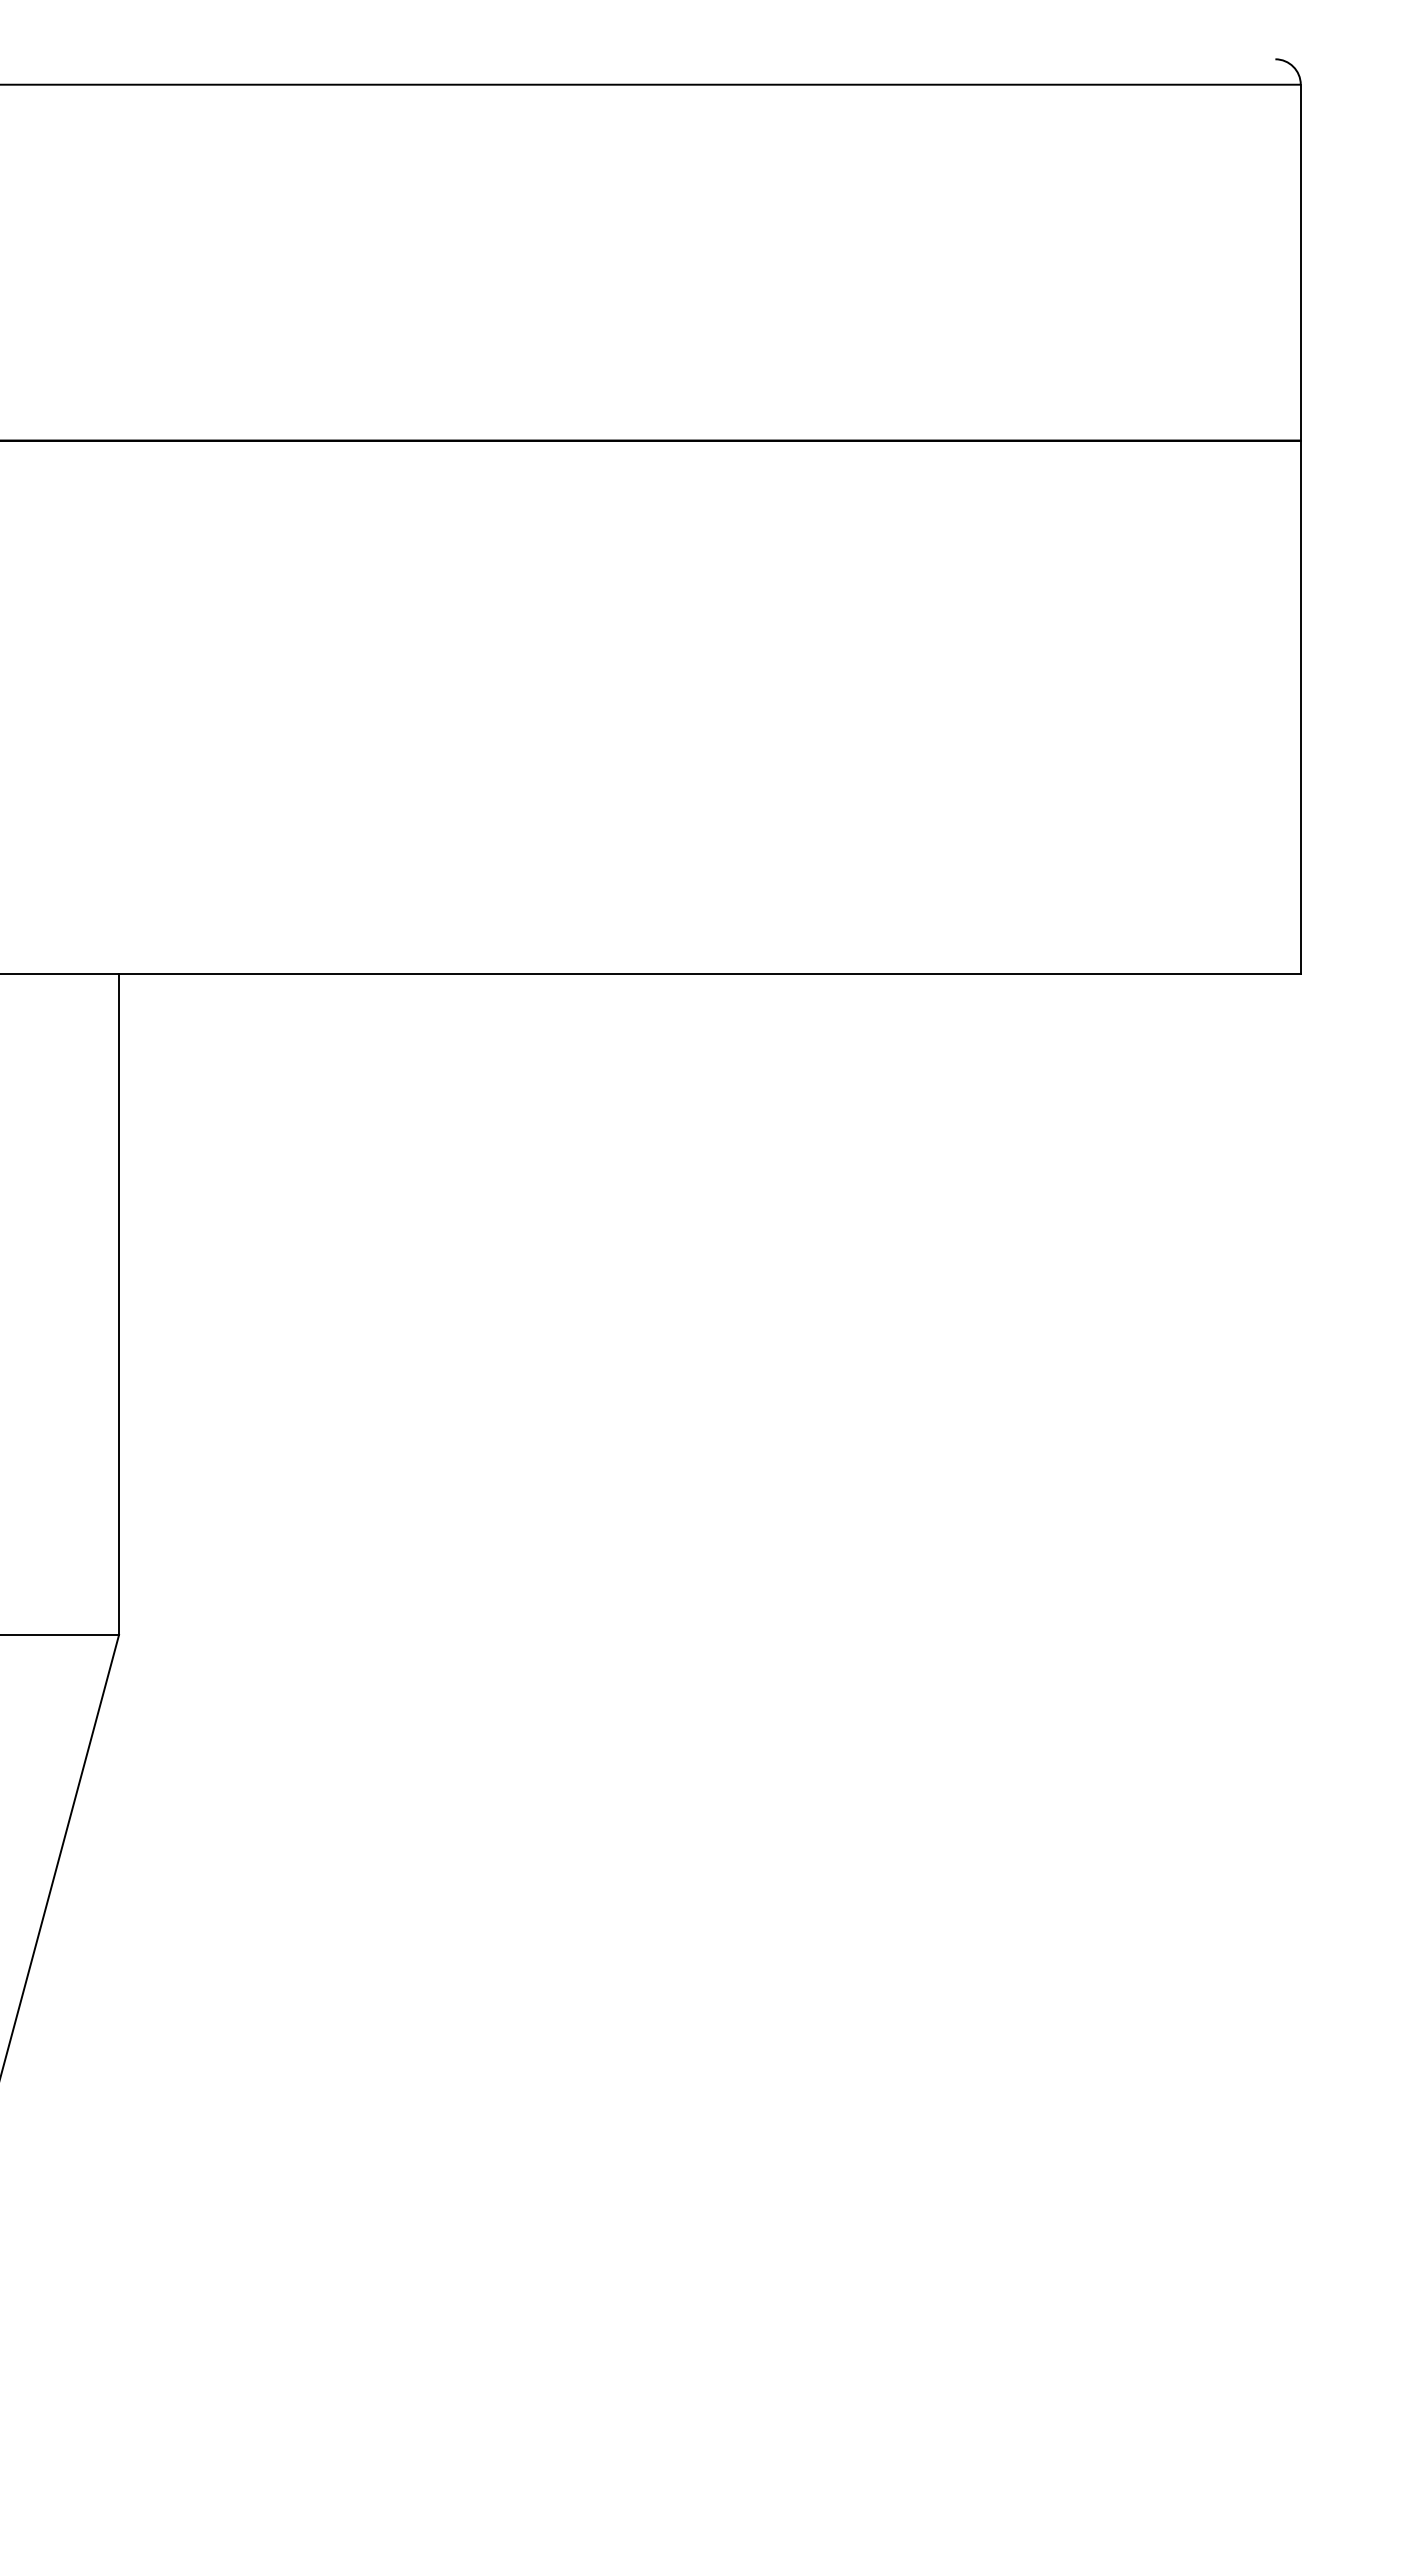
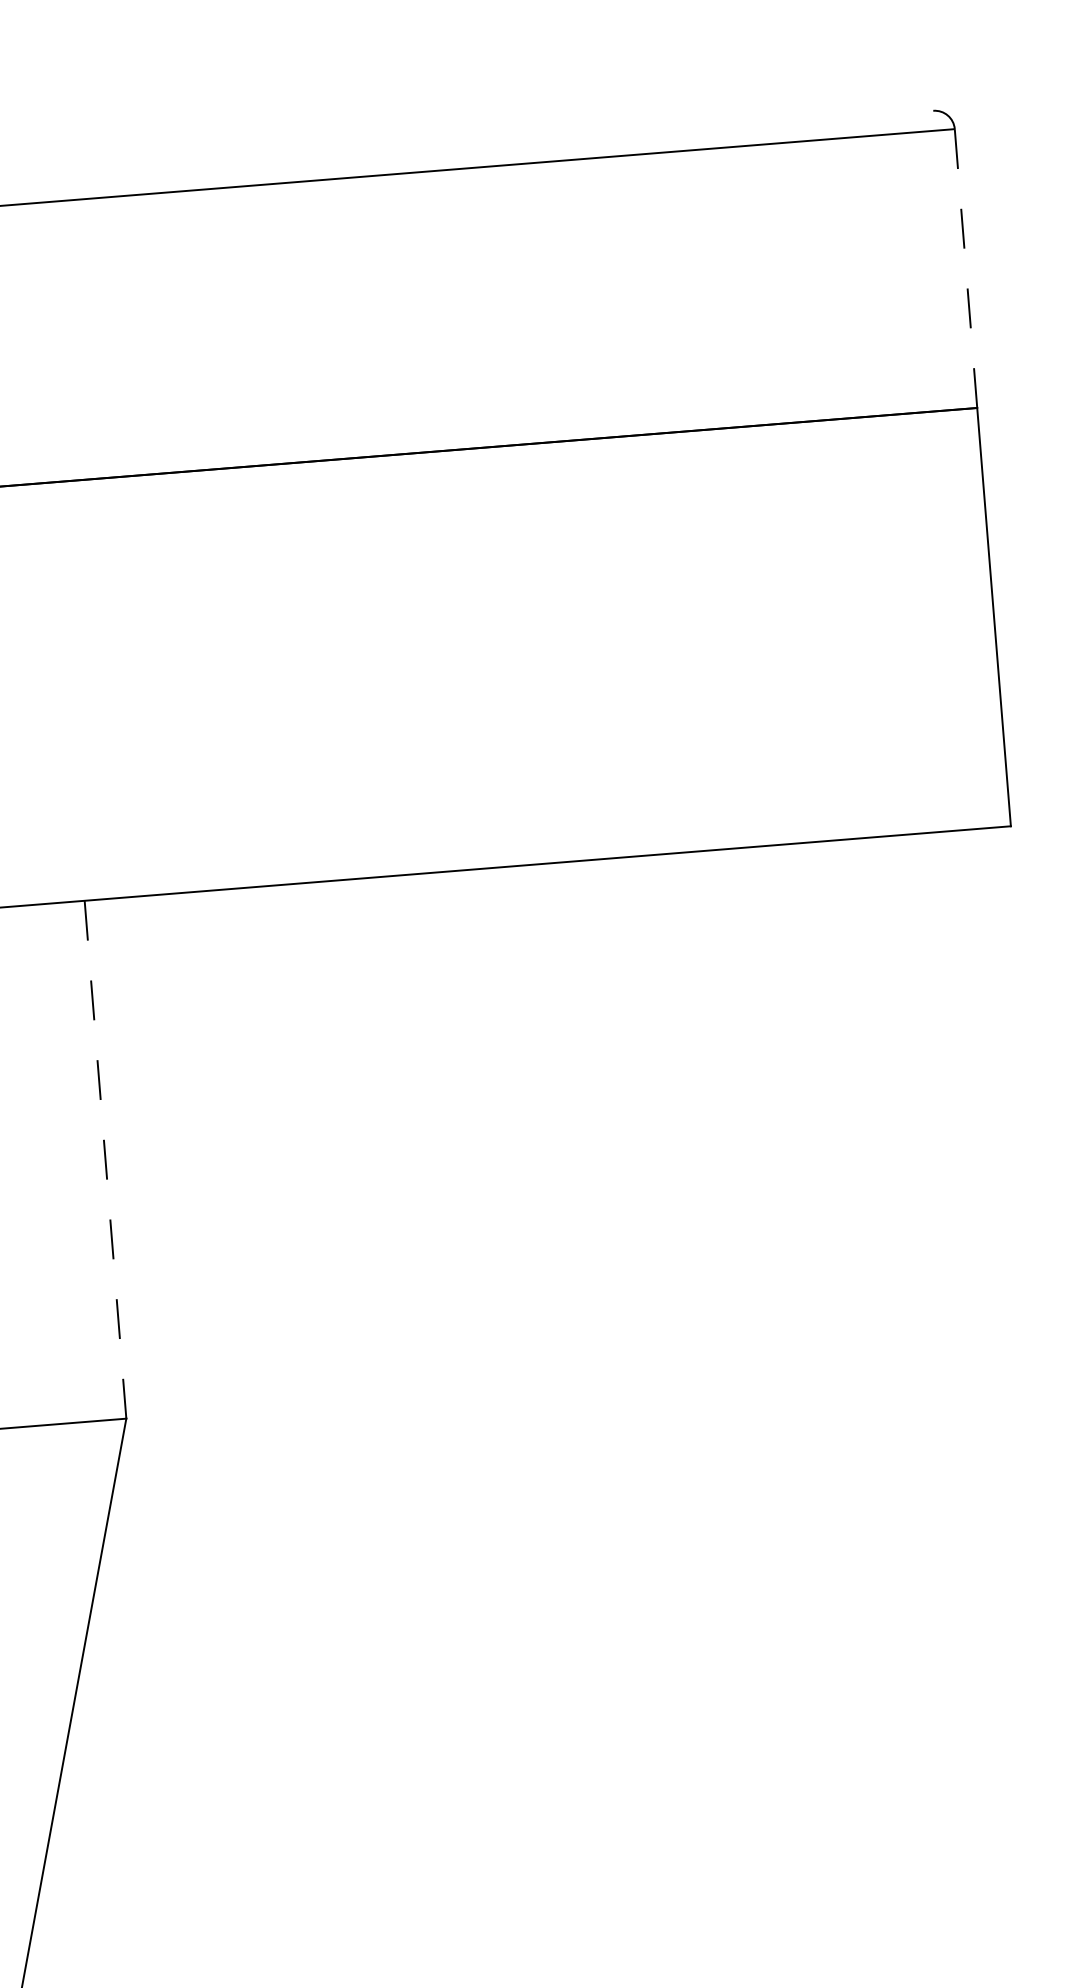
line: (1300, 262) -> (965, 268), solid -> dashed
line: (119, 1304) -> (105, 1159), solid -> dashed

